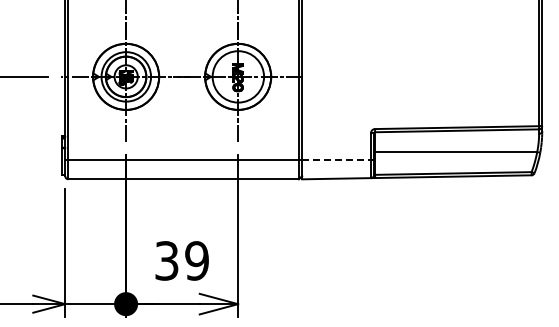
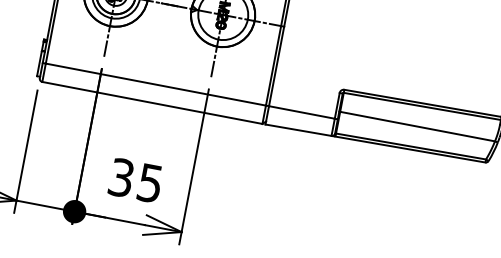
line: (337, 160) -> (302, 112), dashed -> solid
text: (196, 260) -> (149, 182), 39 -> 35

